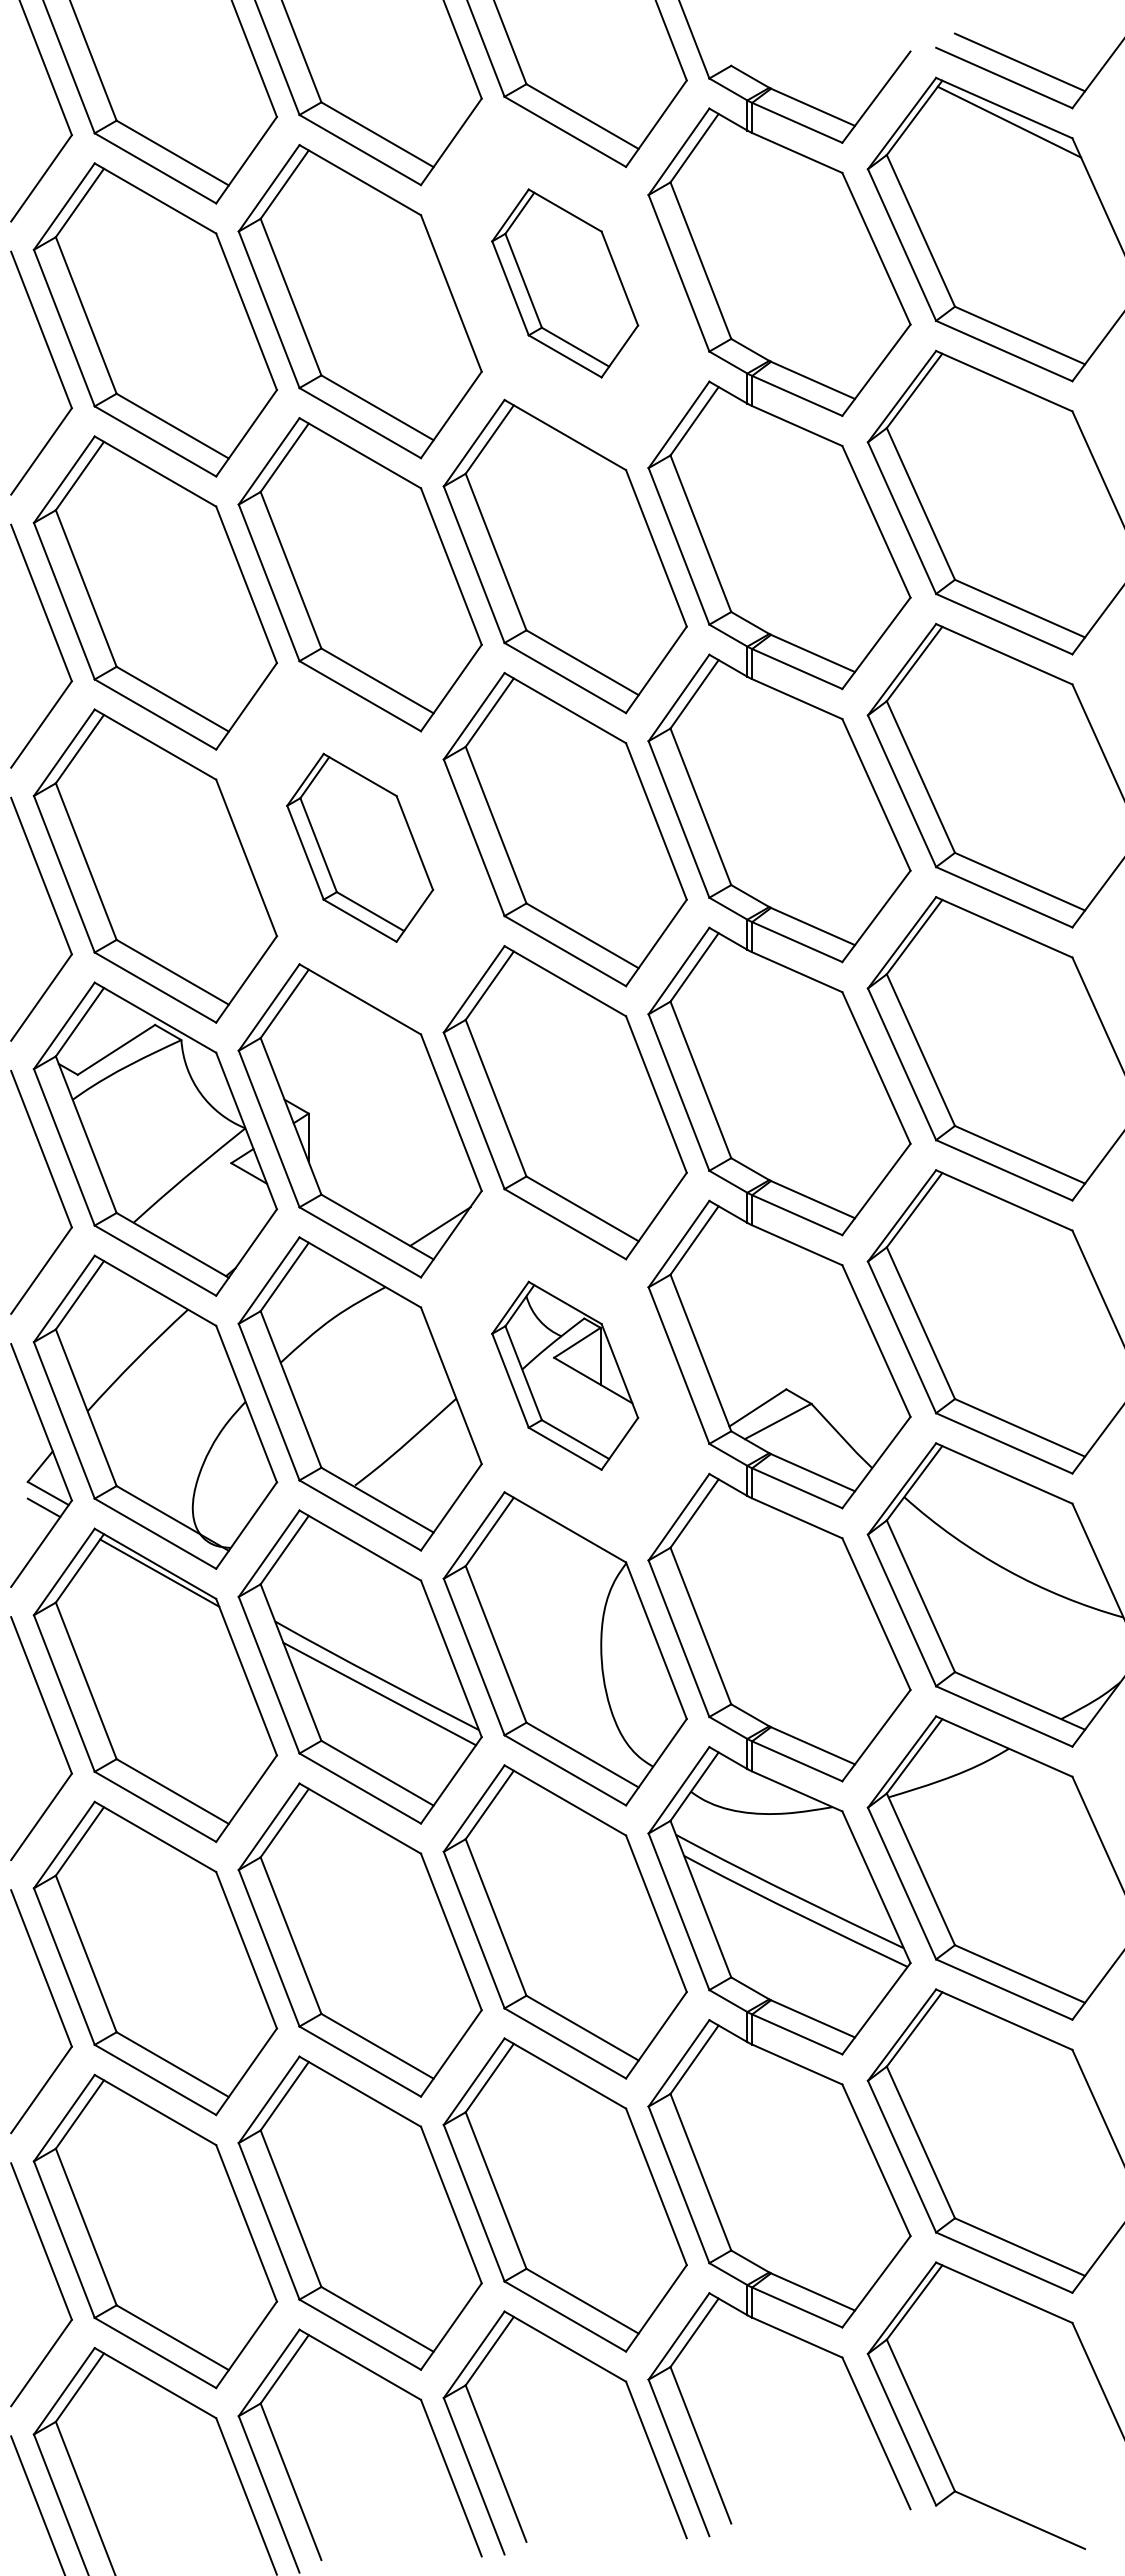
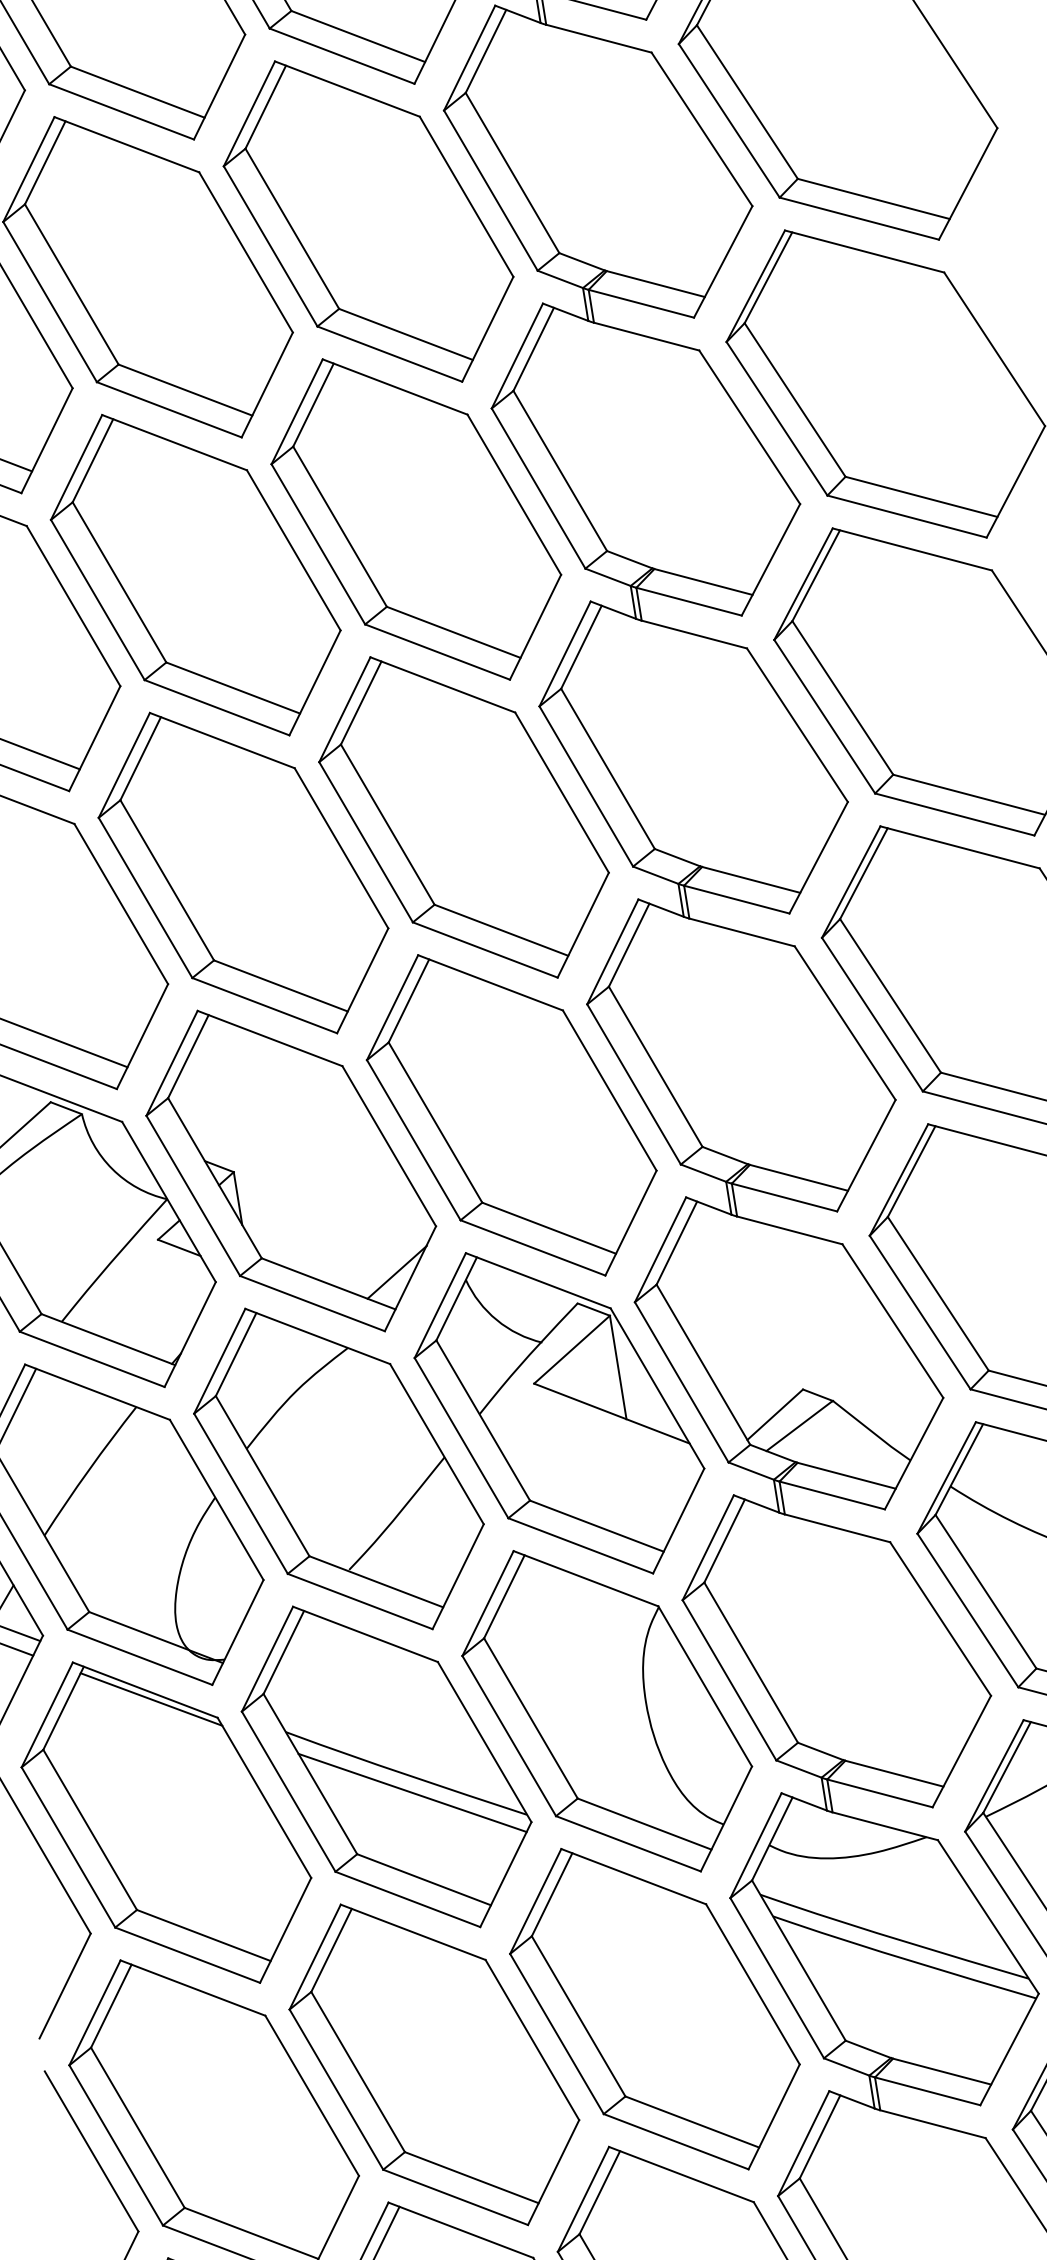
part: (564, 283) -> (367, 221), size x1.67
part: (359, 847) -> (242, 872), size x1.67
part: (564, 1375) -> (558, 1413), size x1.67

